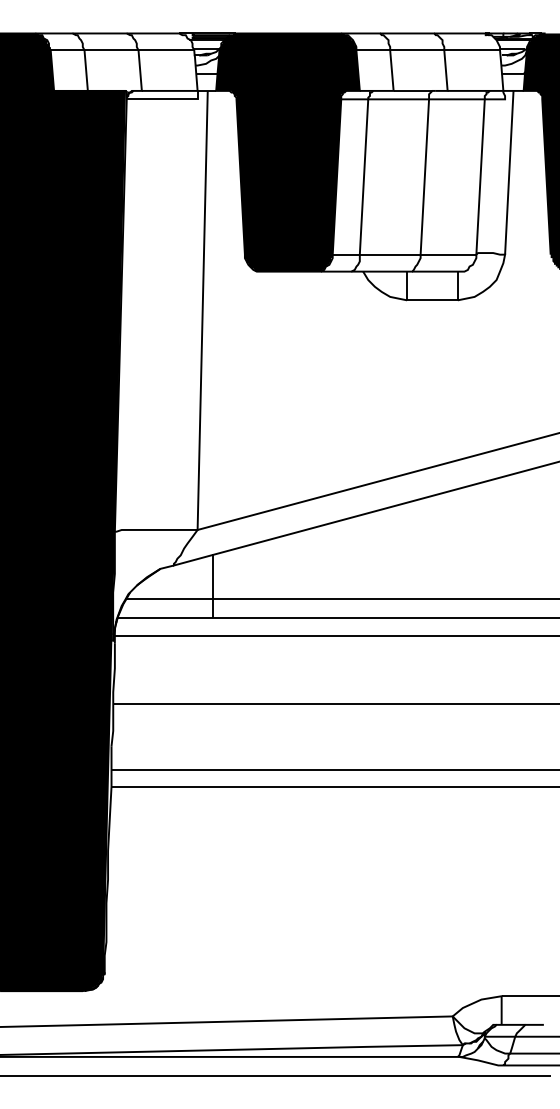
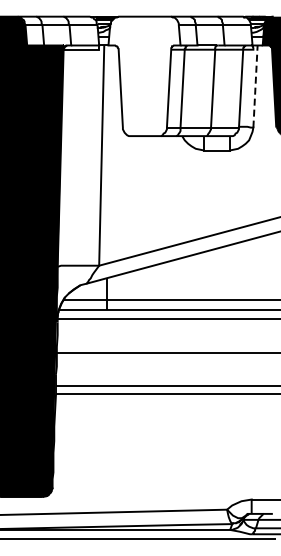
fill: (287, 152) -> (144, 76), removed
line: (509, 172) -> (255, 86), solid -> dashed

